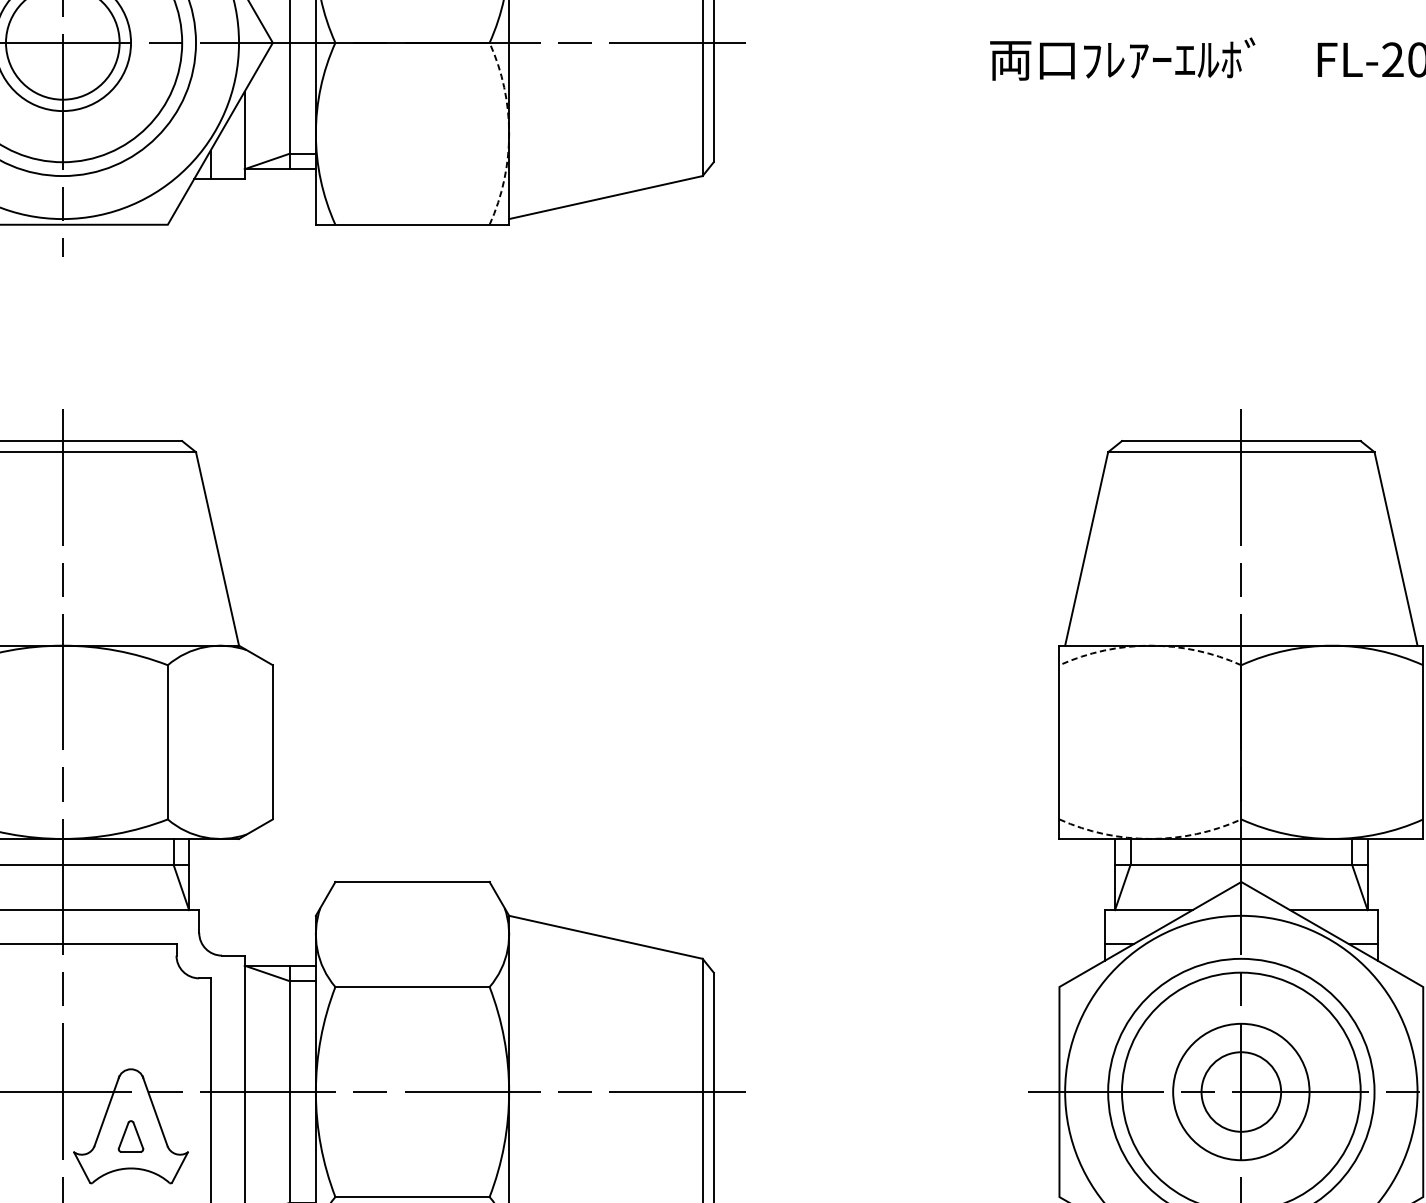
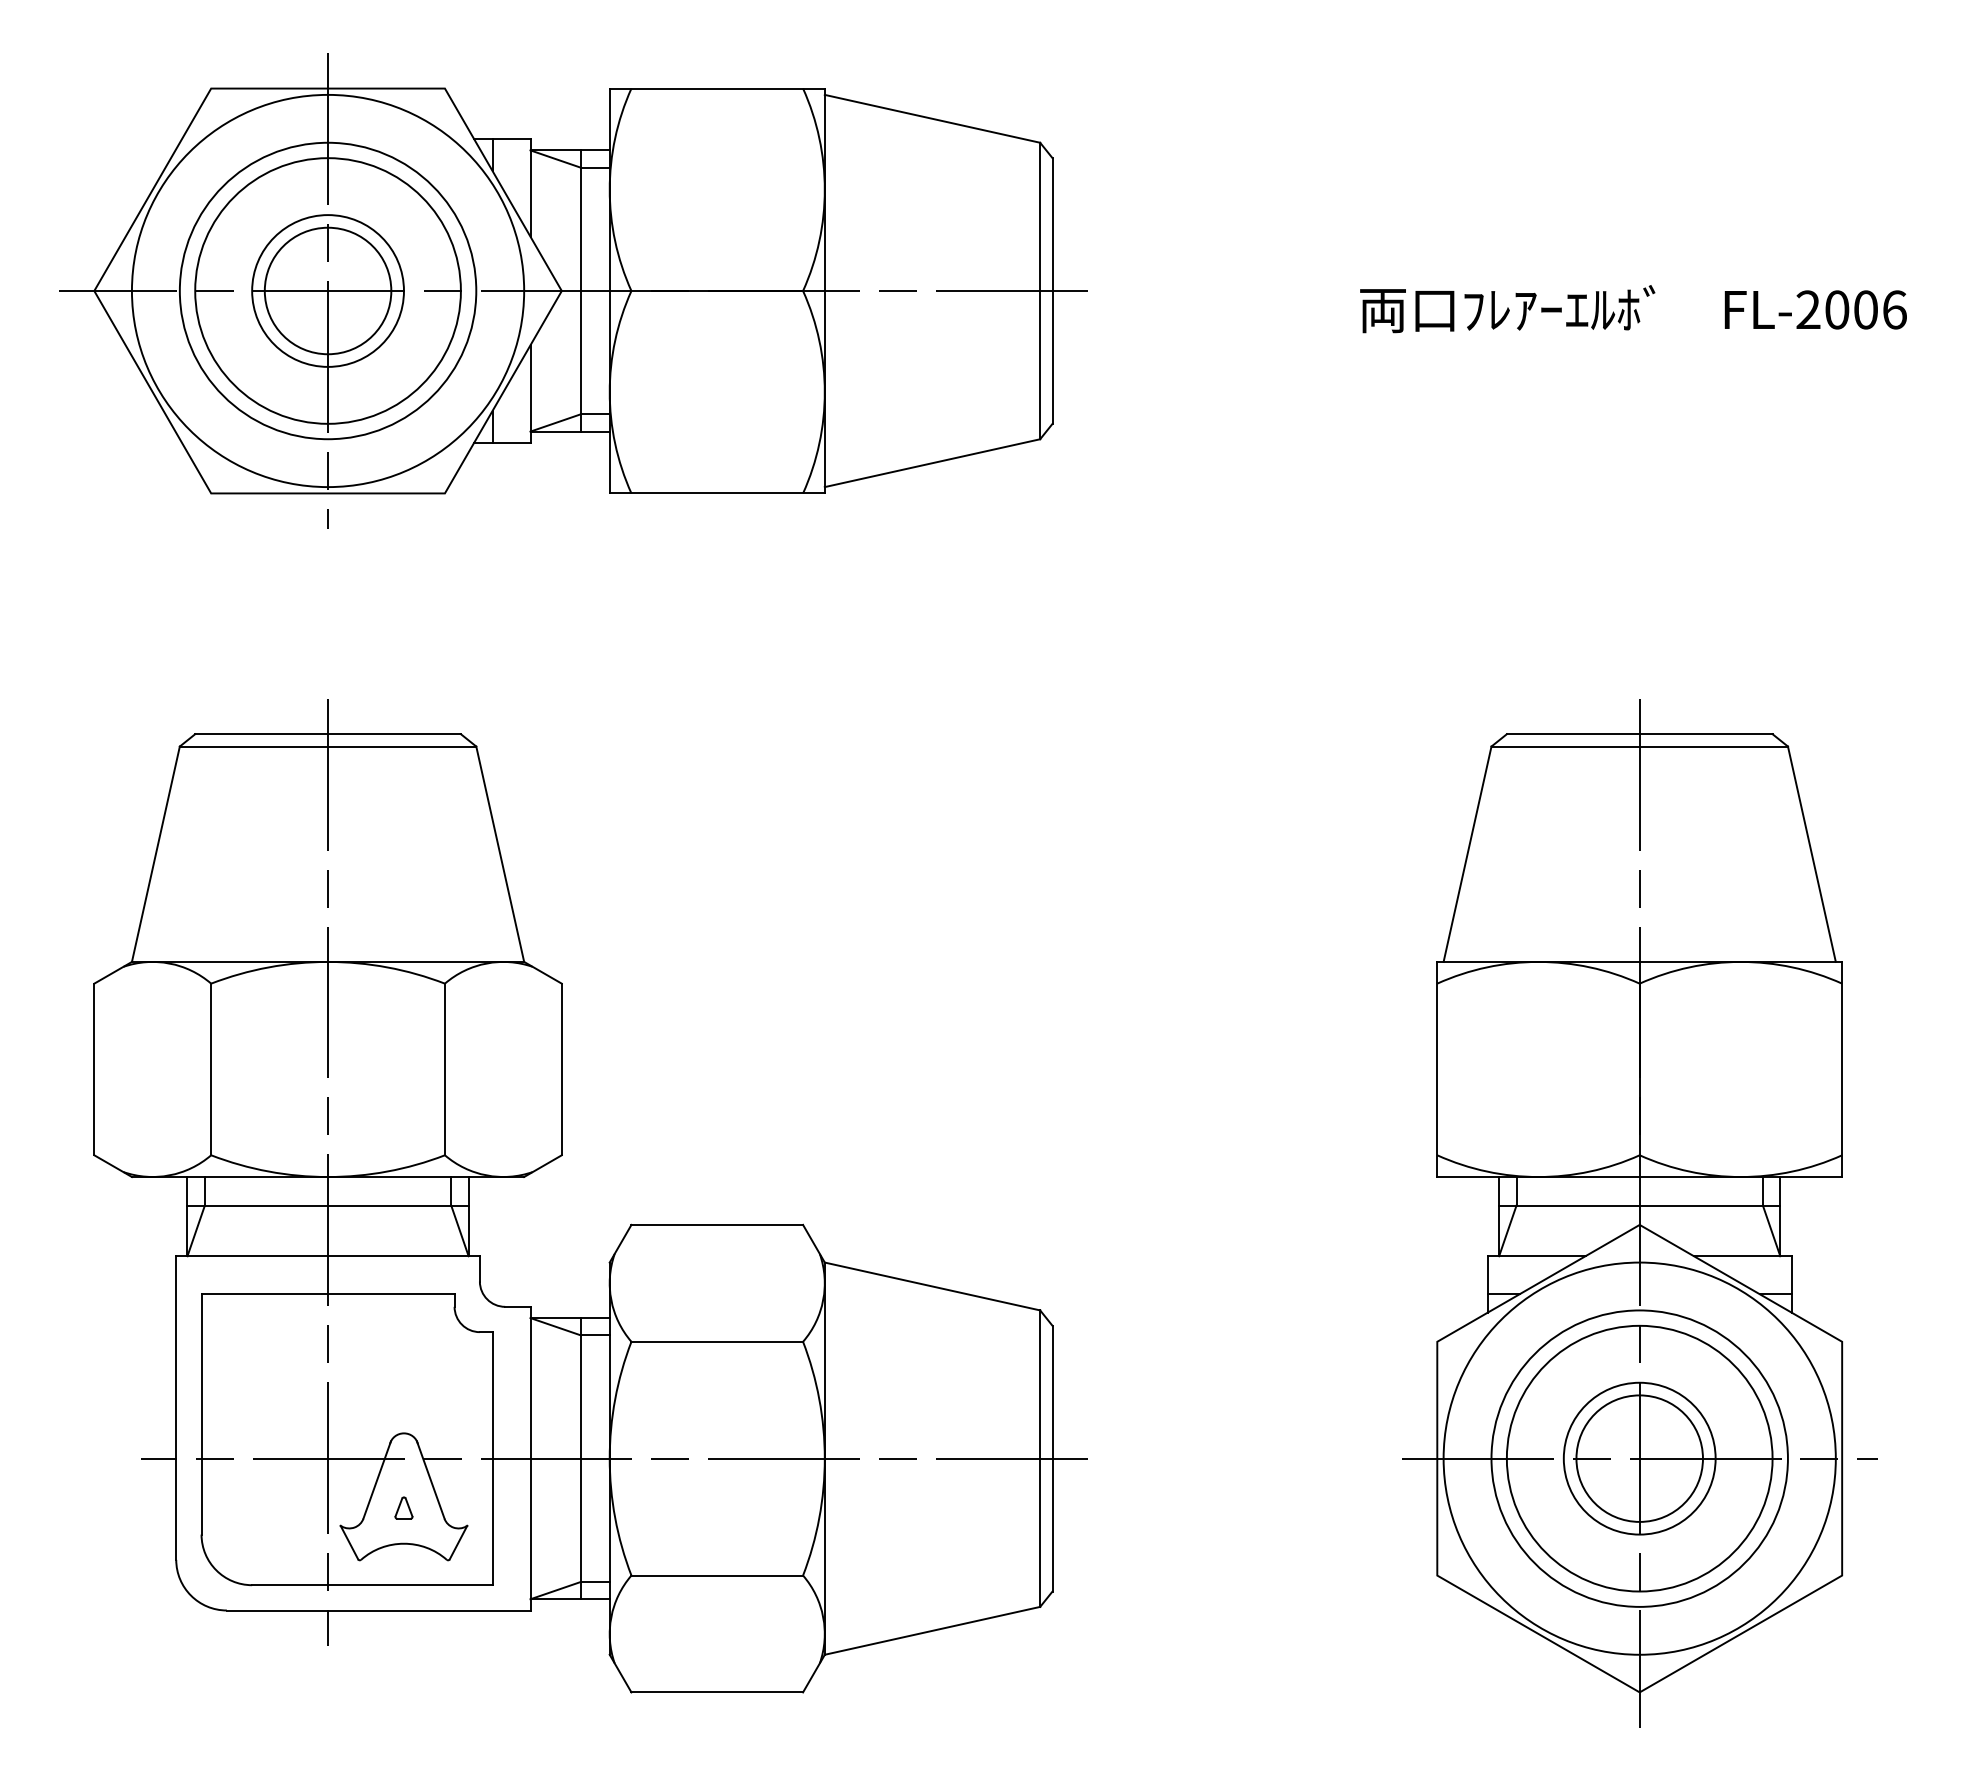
arc: (508, 134) -> (824, 392), dashed -> solid
arc: (1150, 645) -> (1538, 961), dashed -> solid
arc: (1150, 839) -> (1538, 1177), dashed -> solid
circle: (1241, 1091) -> (1639, 1458), size x1.43
part: (130, 1135) -> (403, 1507), size x0.62

